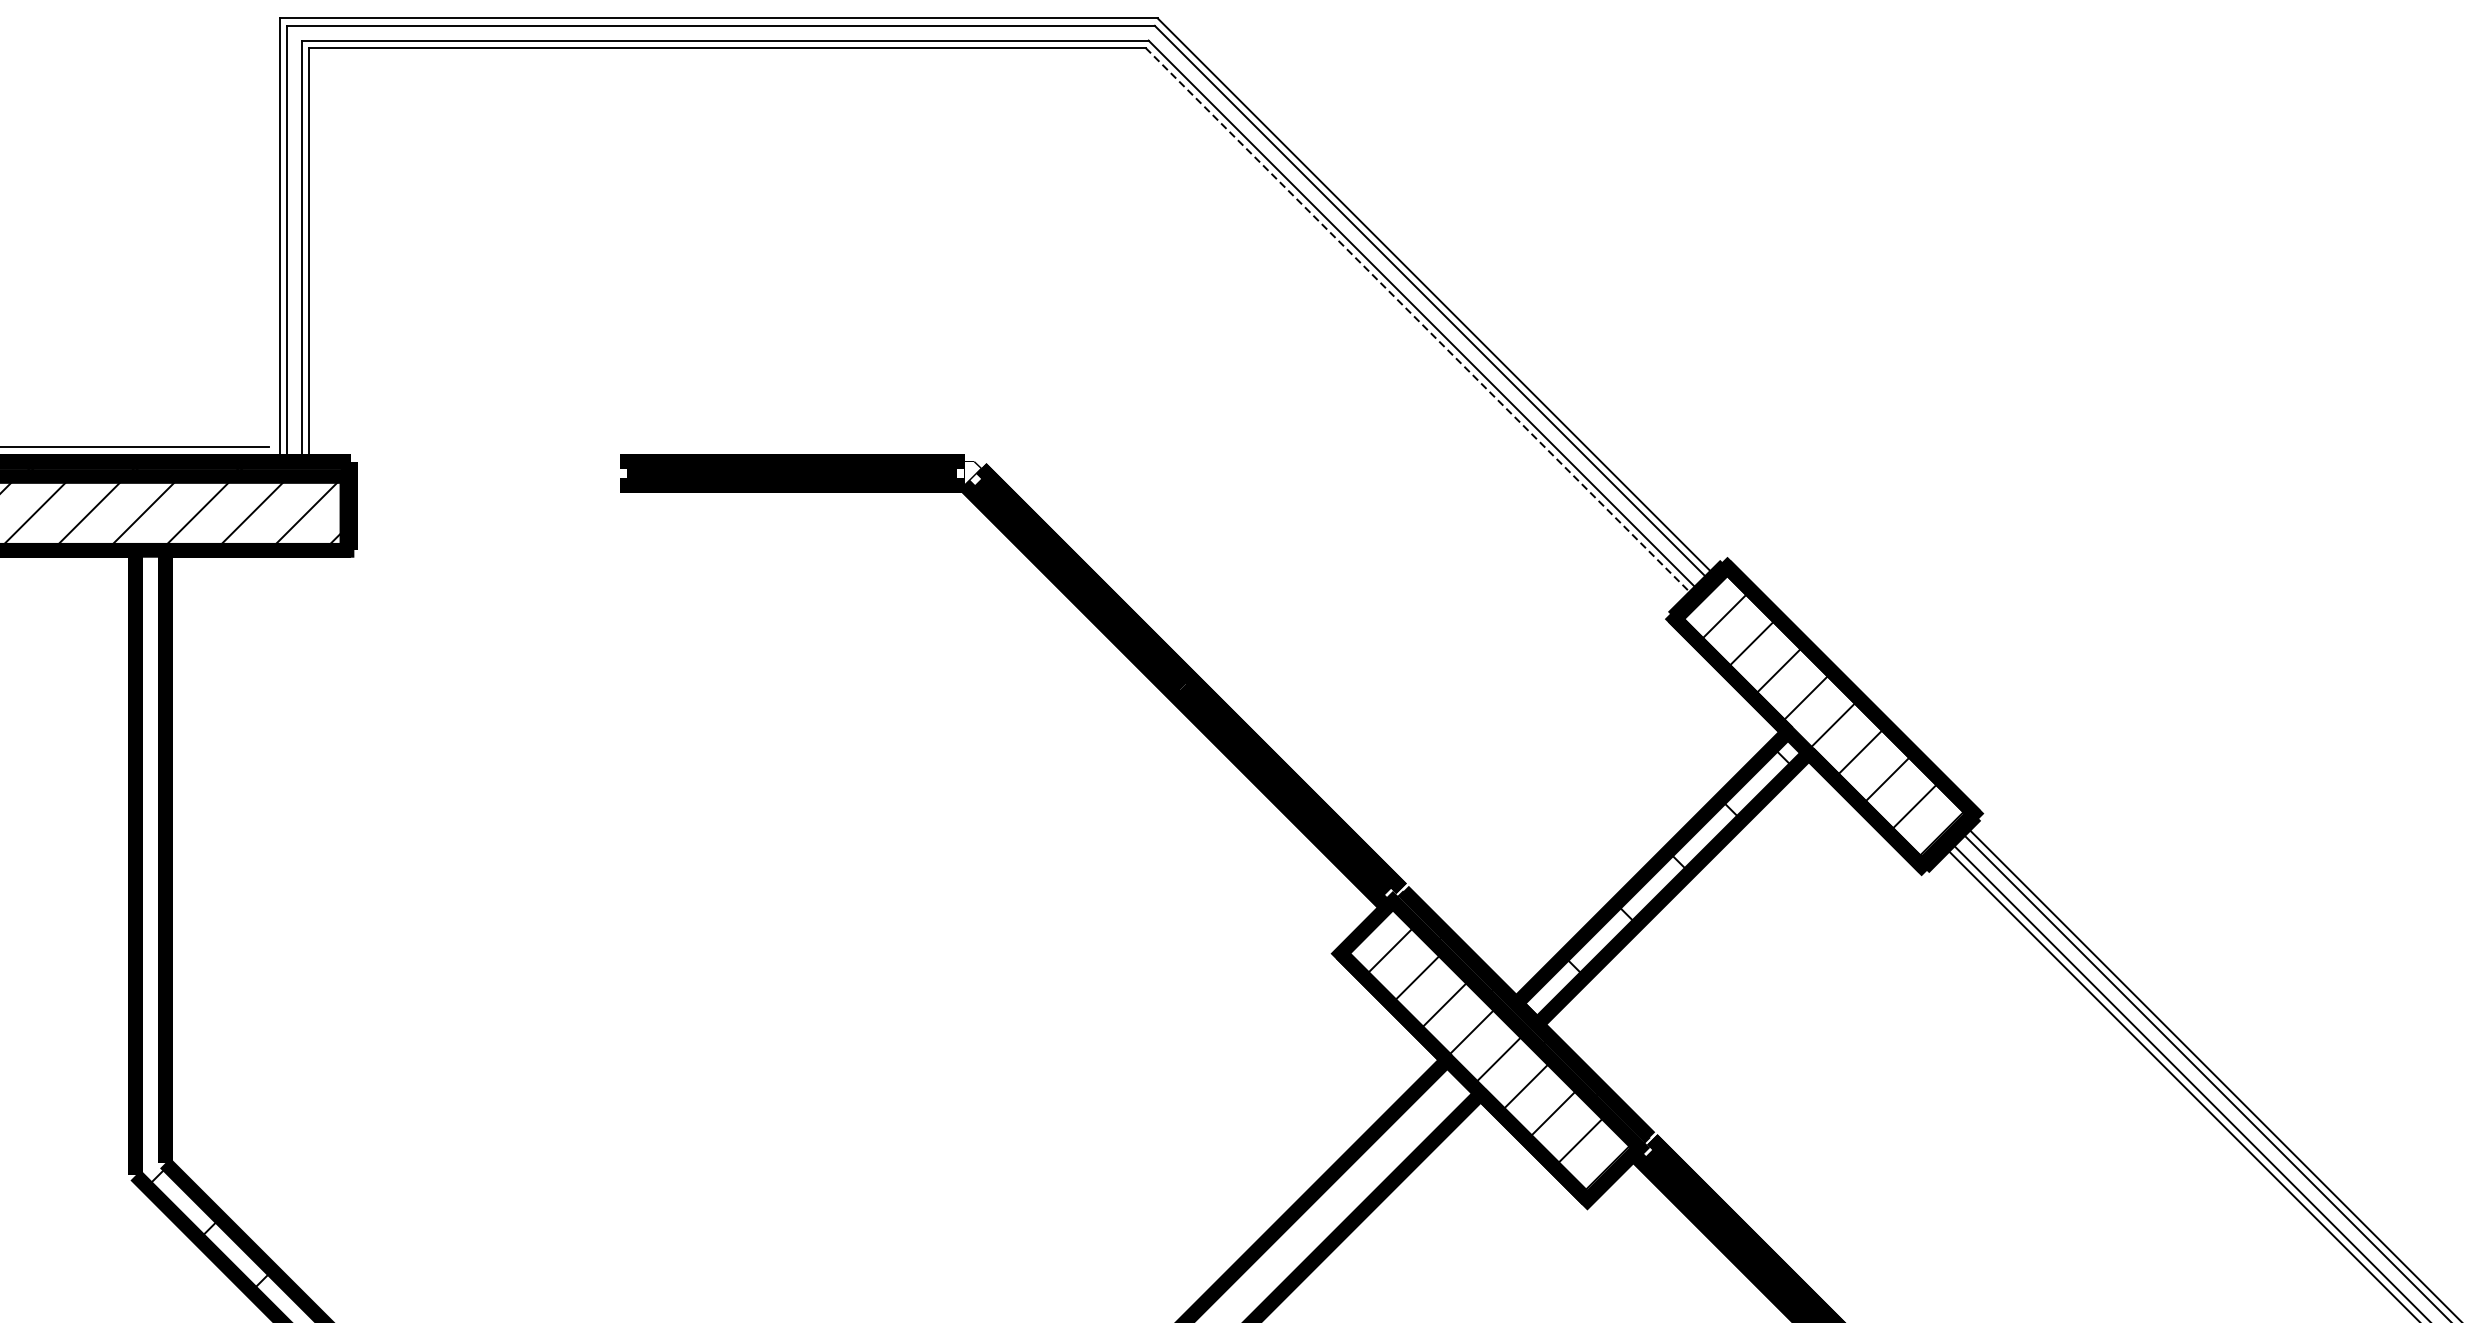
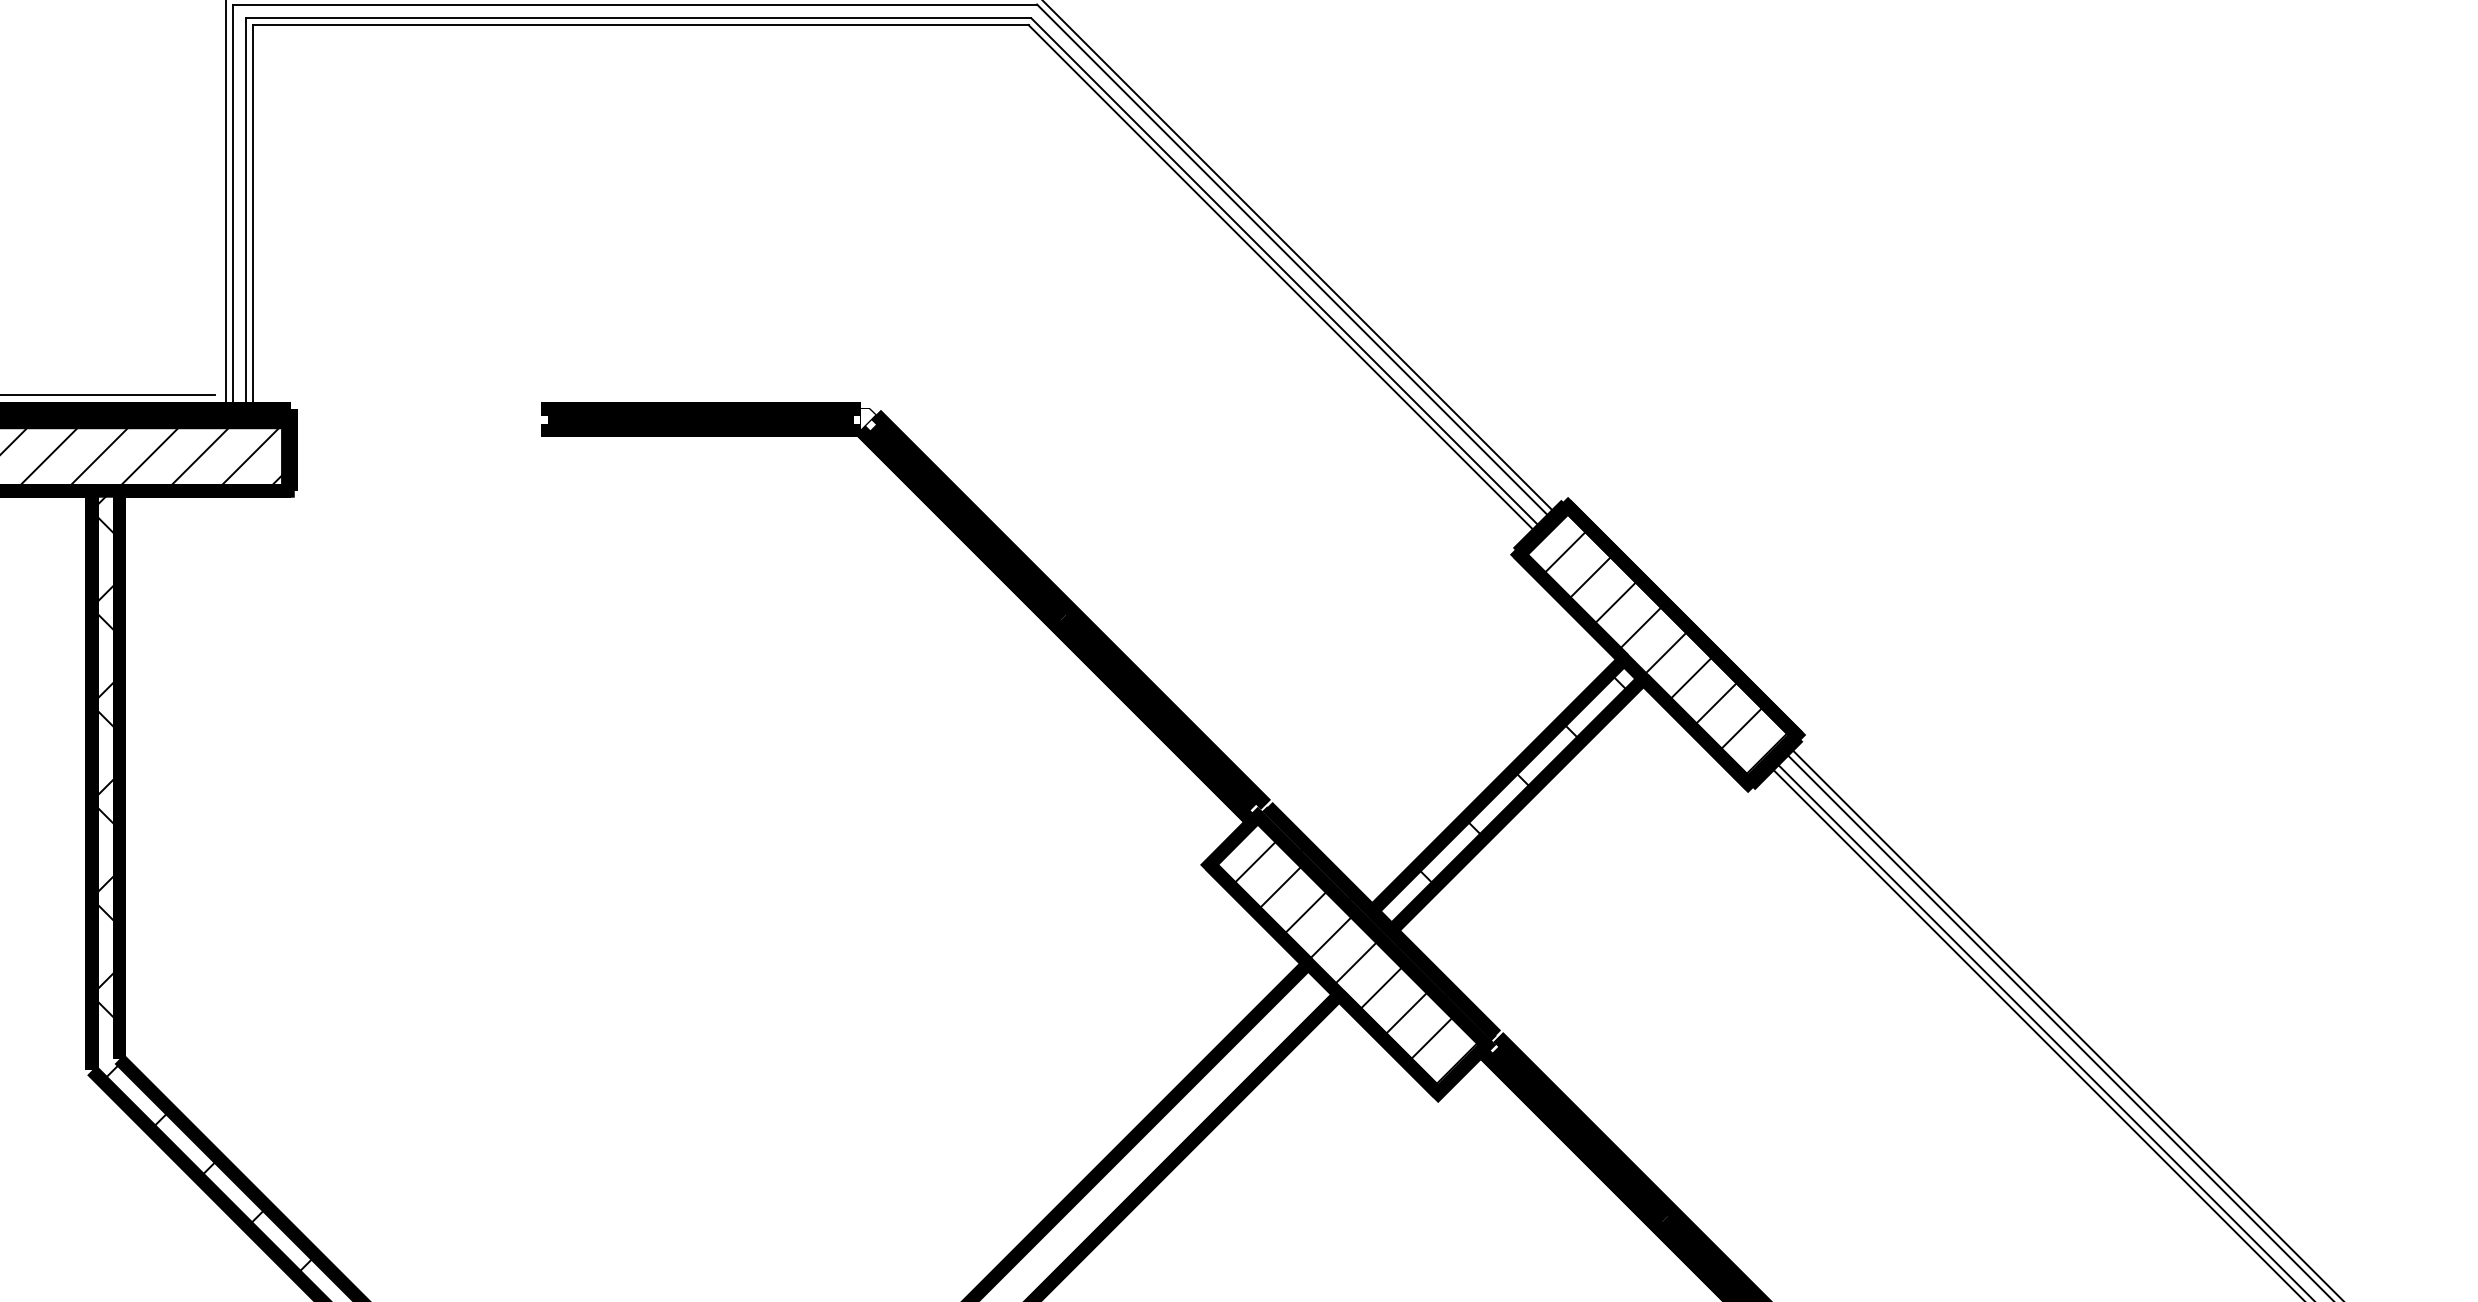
line: (1419, 322) -> (1282, 279), dashed -> solid
hatch: (150, 836) -> (105, 756), added

